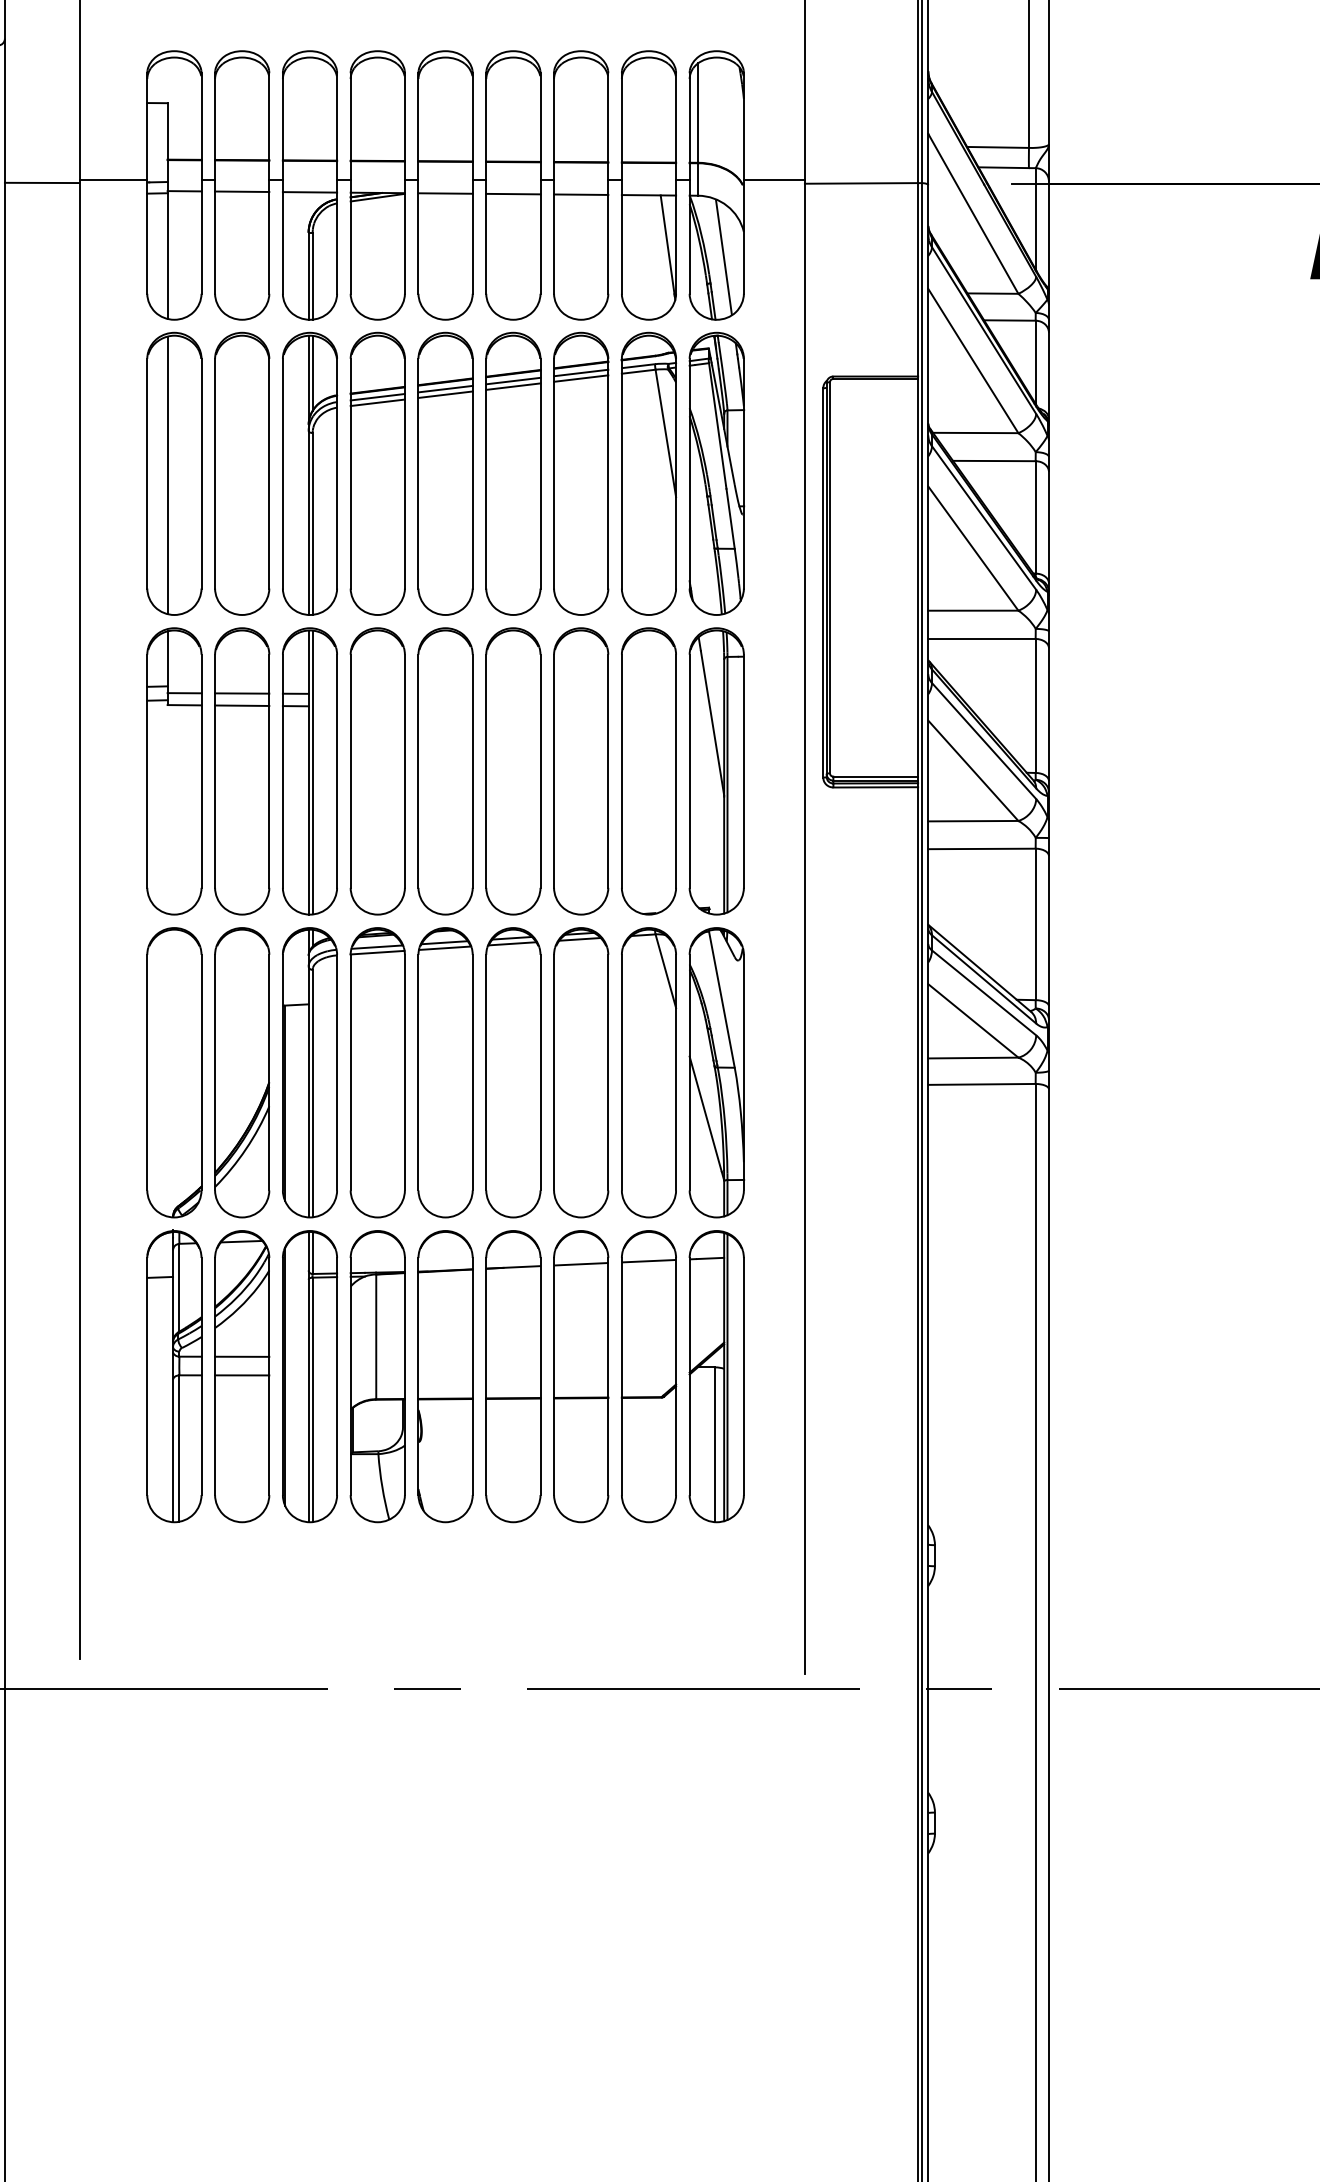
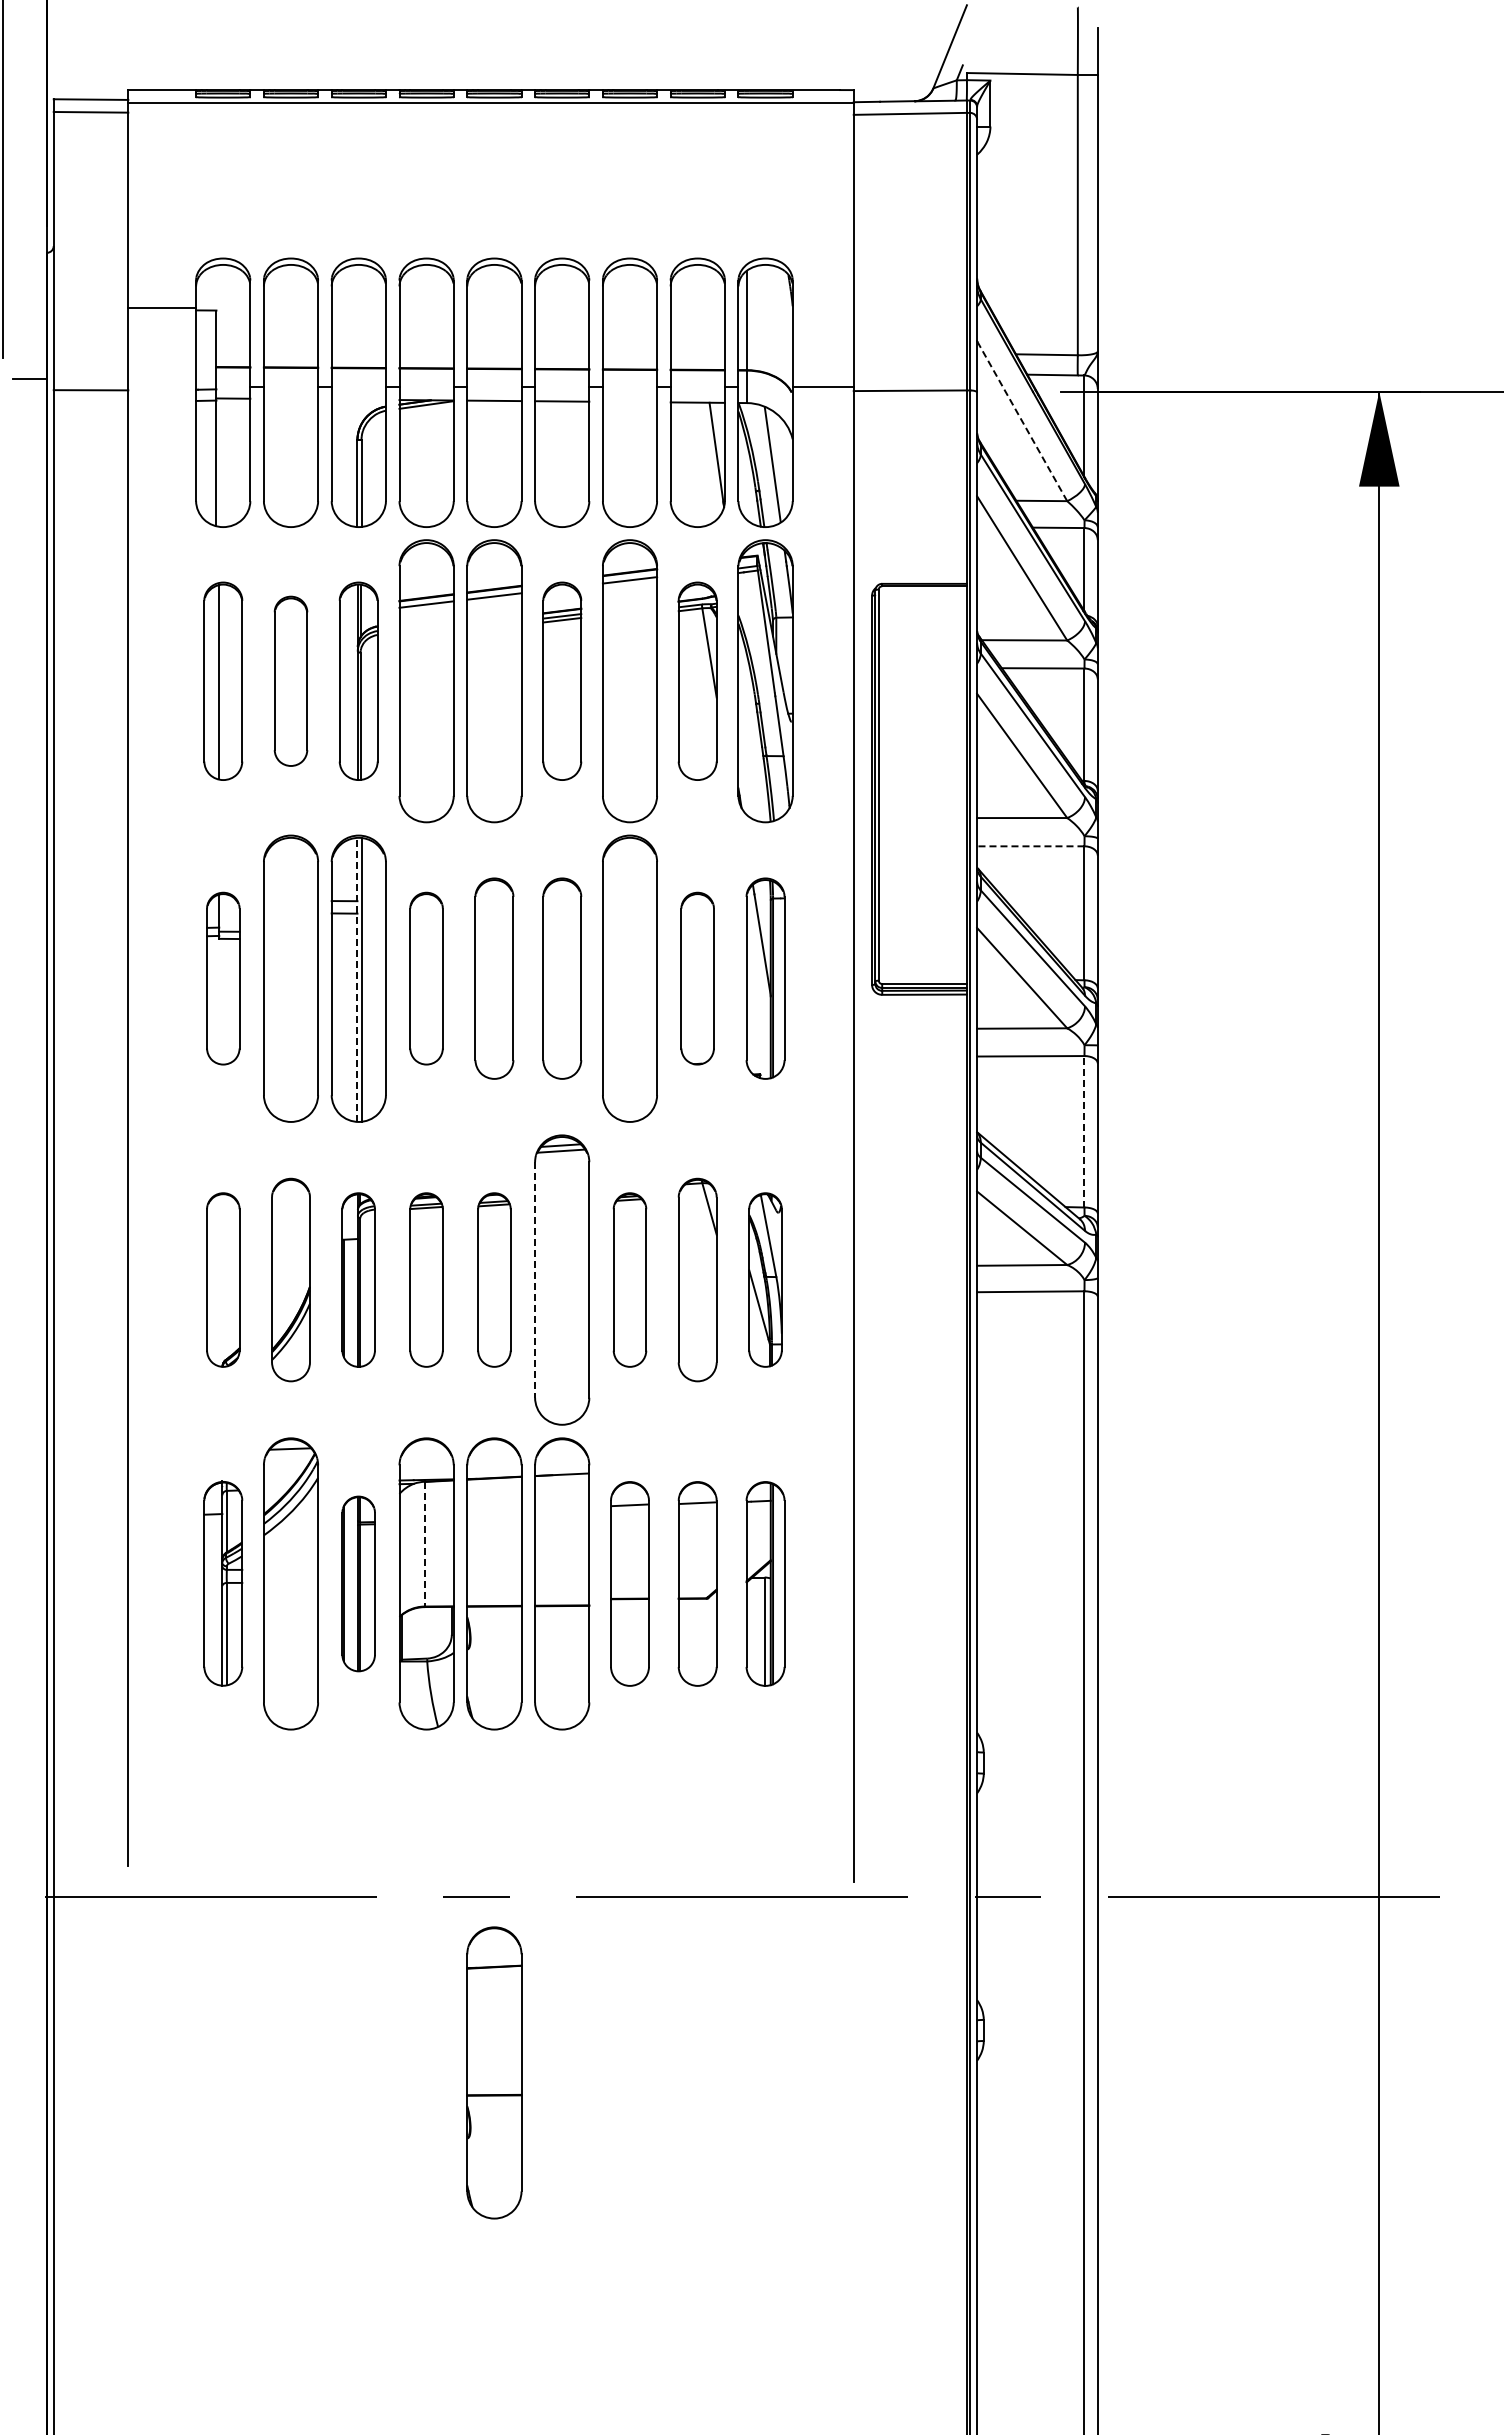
line: (113, 180) -> (162, 308), moved
line: (241, 191) -> (290, 398), removed
line: (309, 192) -> (358, 399), removed
line: (580, 194) -> (629, 401), removed
line: (973, 214) -> (1022, 421), solid -> dashed
line: (580, 378) -> (629, 585), removed
line: (445, 394) -> (494, 601), removed
line: (377, 402) -> (426, 609), removed
part: (174, 474) -> (223, 681), size x0.7
part: (241, 474) -> (290, 681), size x0.6
part: (309, 474) -> (358, 681), size x0.7
part: (513, 474) -> (562, 681), size x0.7
part: (648, 474) -> (697, 681), size x0.7
line: (981, 639) -> (1030, 846), solid -> dashed
line: (241, 693) -> (290, 900), removed
line: (241, 705) -> (290, 912), removed
part: (174, 771) -> (223, 978), size x0.6
part: (377, 771) -> (426, 978), size x0.6
part: (445, 771) -> (494, 978), size x0.7
part: (513, 771) -> (562, 978), size x0.7
part: (648, 771) -> (697, 978), size x0.6
part: (716, 771) -> (765, 978), size x0.7
line: (308, 772) -> (357, 979), solid -> dashed
line: (1035, 924) -> (1084, 1131), solid -> dashed
part: (174, 1072) -> (223, 1279), size x0.6
part: (241, 1072) -> (290, 1279), size x0.7
part: (309, 1072) -> (358, 1279), size x0.6
part: (377, 1072) -> (426, 1279), size x0.6
part: (445, 1072) -> (494, 1279), size x0.6
part: (580, 1072) -> (629, 1279), size x0.6
part: (648, 1072) -> (697, 1279), size x0.7
part: (716, 1072) -> (765, 1279), size x0.6
line: (486, 1073) -> (535, 1280), solid -> dashed
line: (376, 1337) -> (425, 1544), solid -> dashed
line: (241, 1357) -> (290, 1564), removed
line: (241, 1375) -> (290, 1582), removed
part: (174, 1376) -> (223, 1583), size x0.7
part: (309, 1376) -> (358, 1583), size x0.6
part: (580, 1376) -> (629, 1583), size x0.7
part: (648, 1376) -> (697, 1583), size x0.7
part: (716, 1376) -> (765, 1583), size x0.7
part: (445, 1865) -> (494, 2072), added

